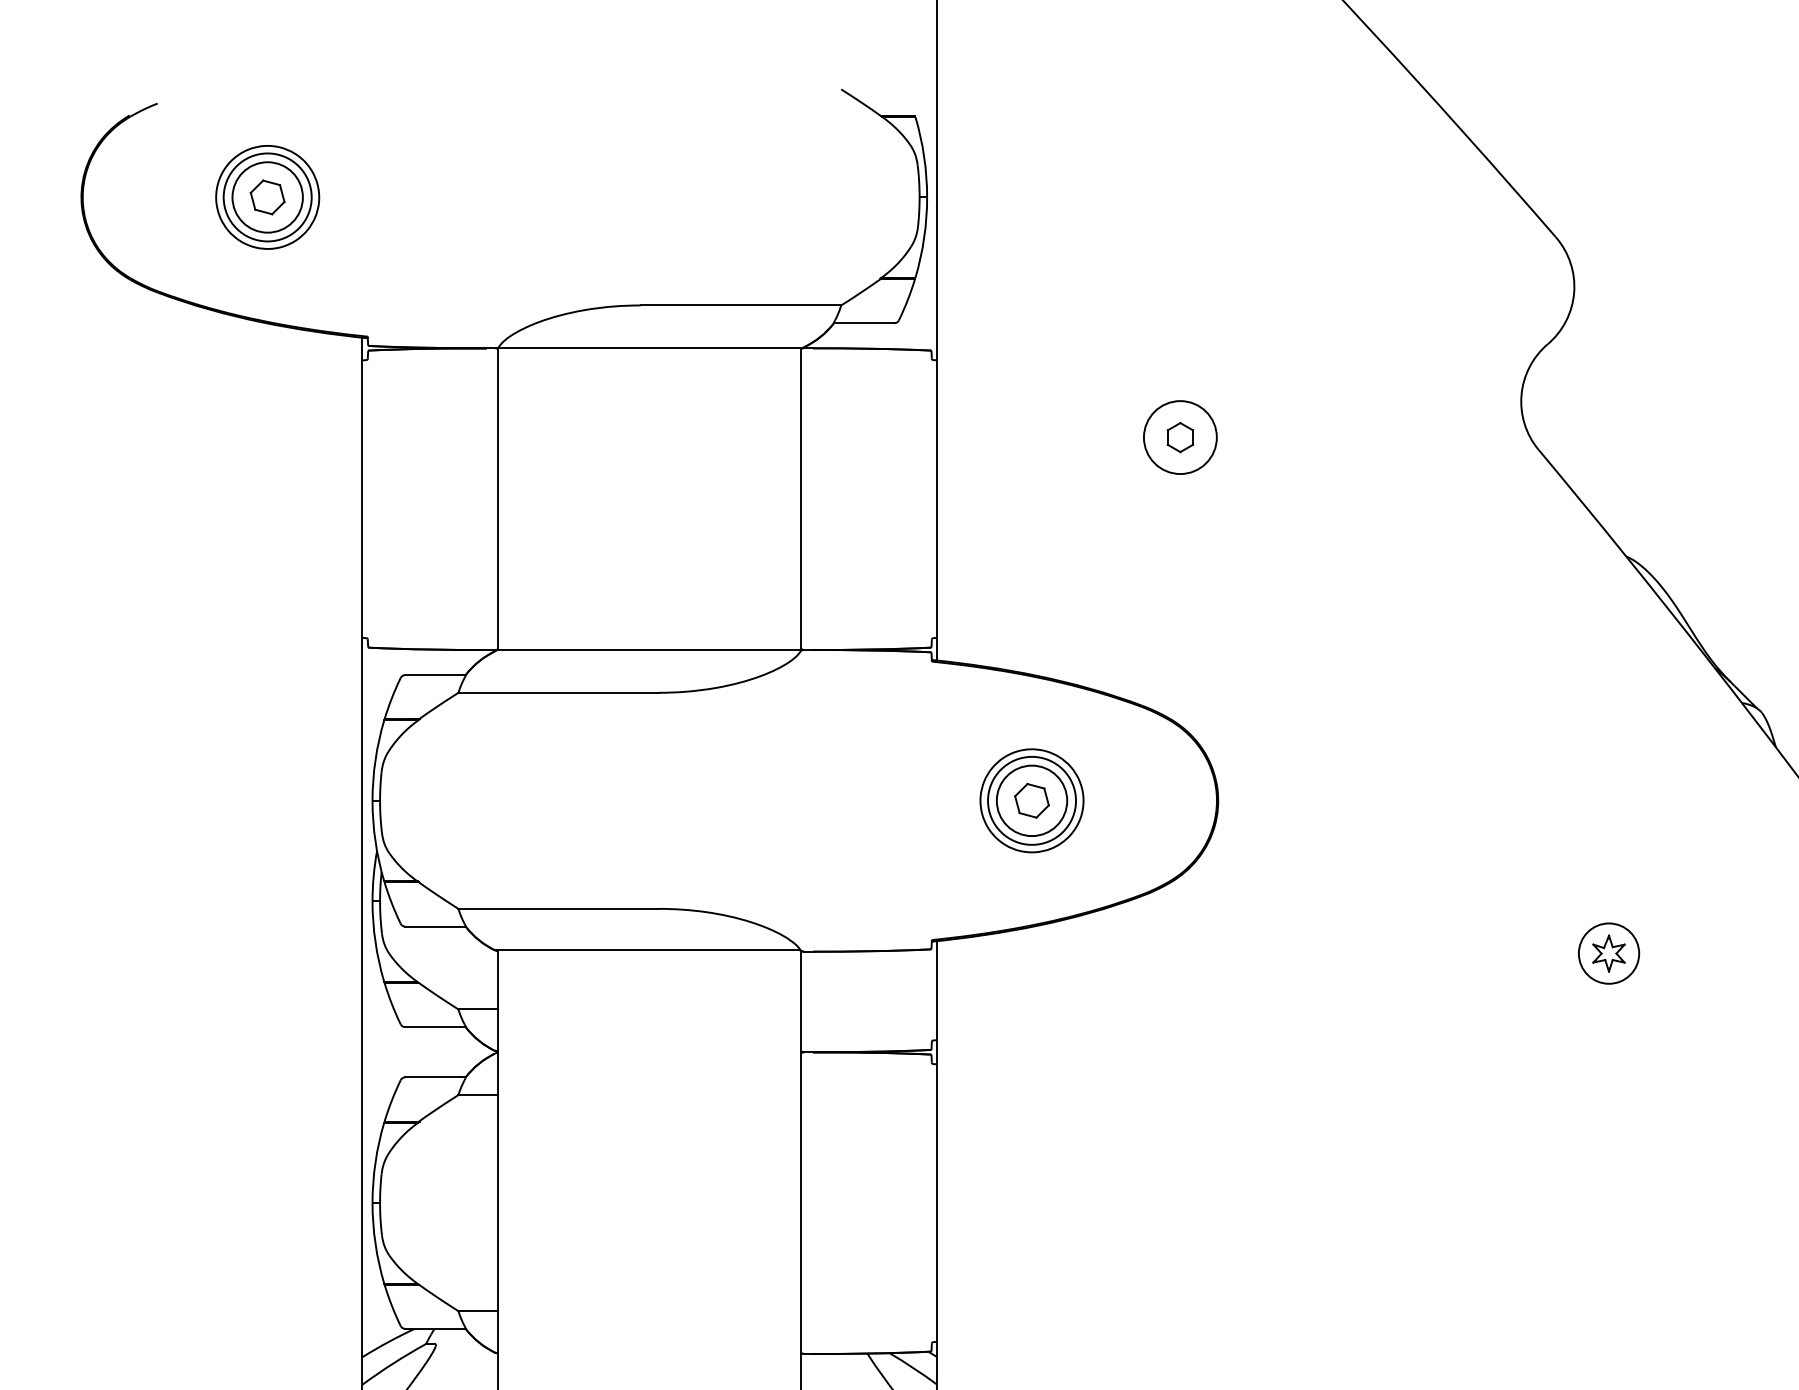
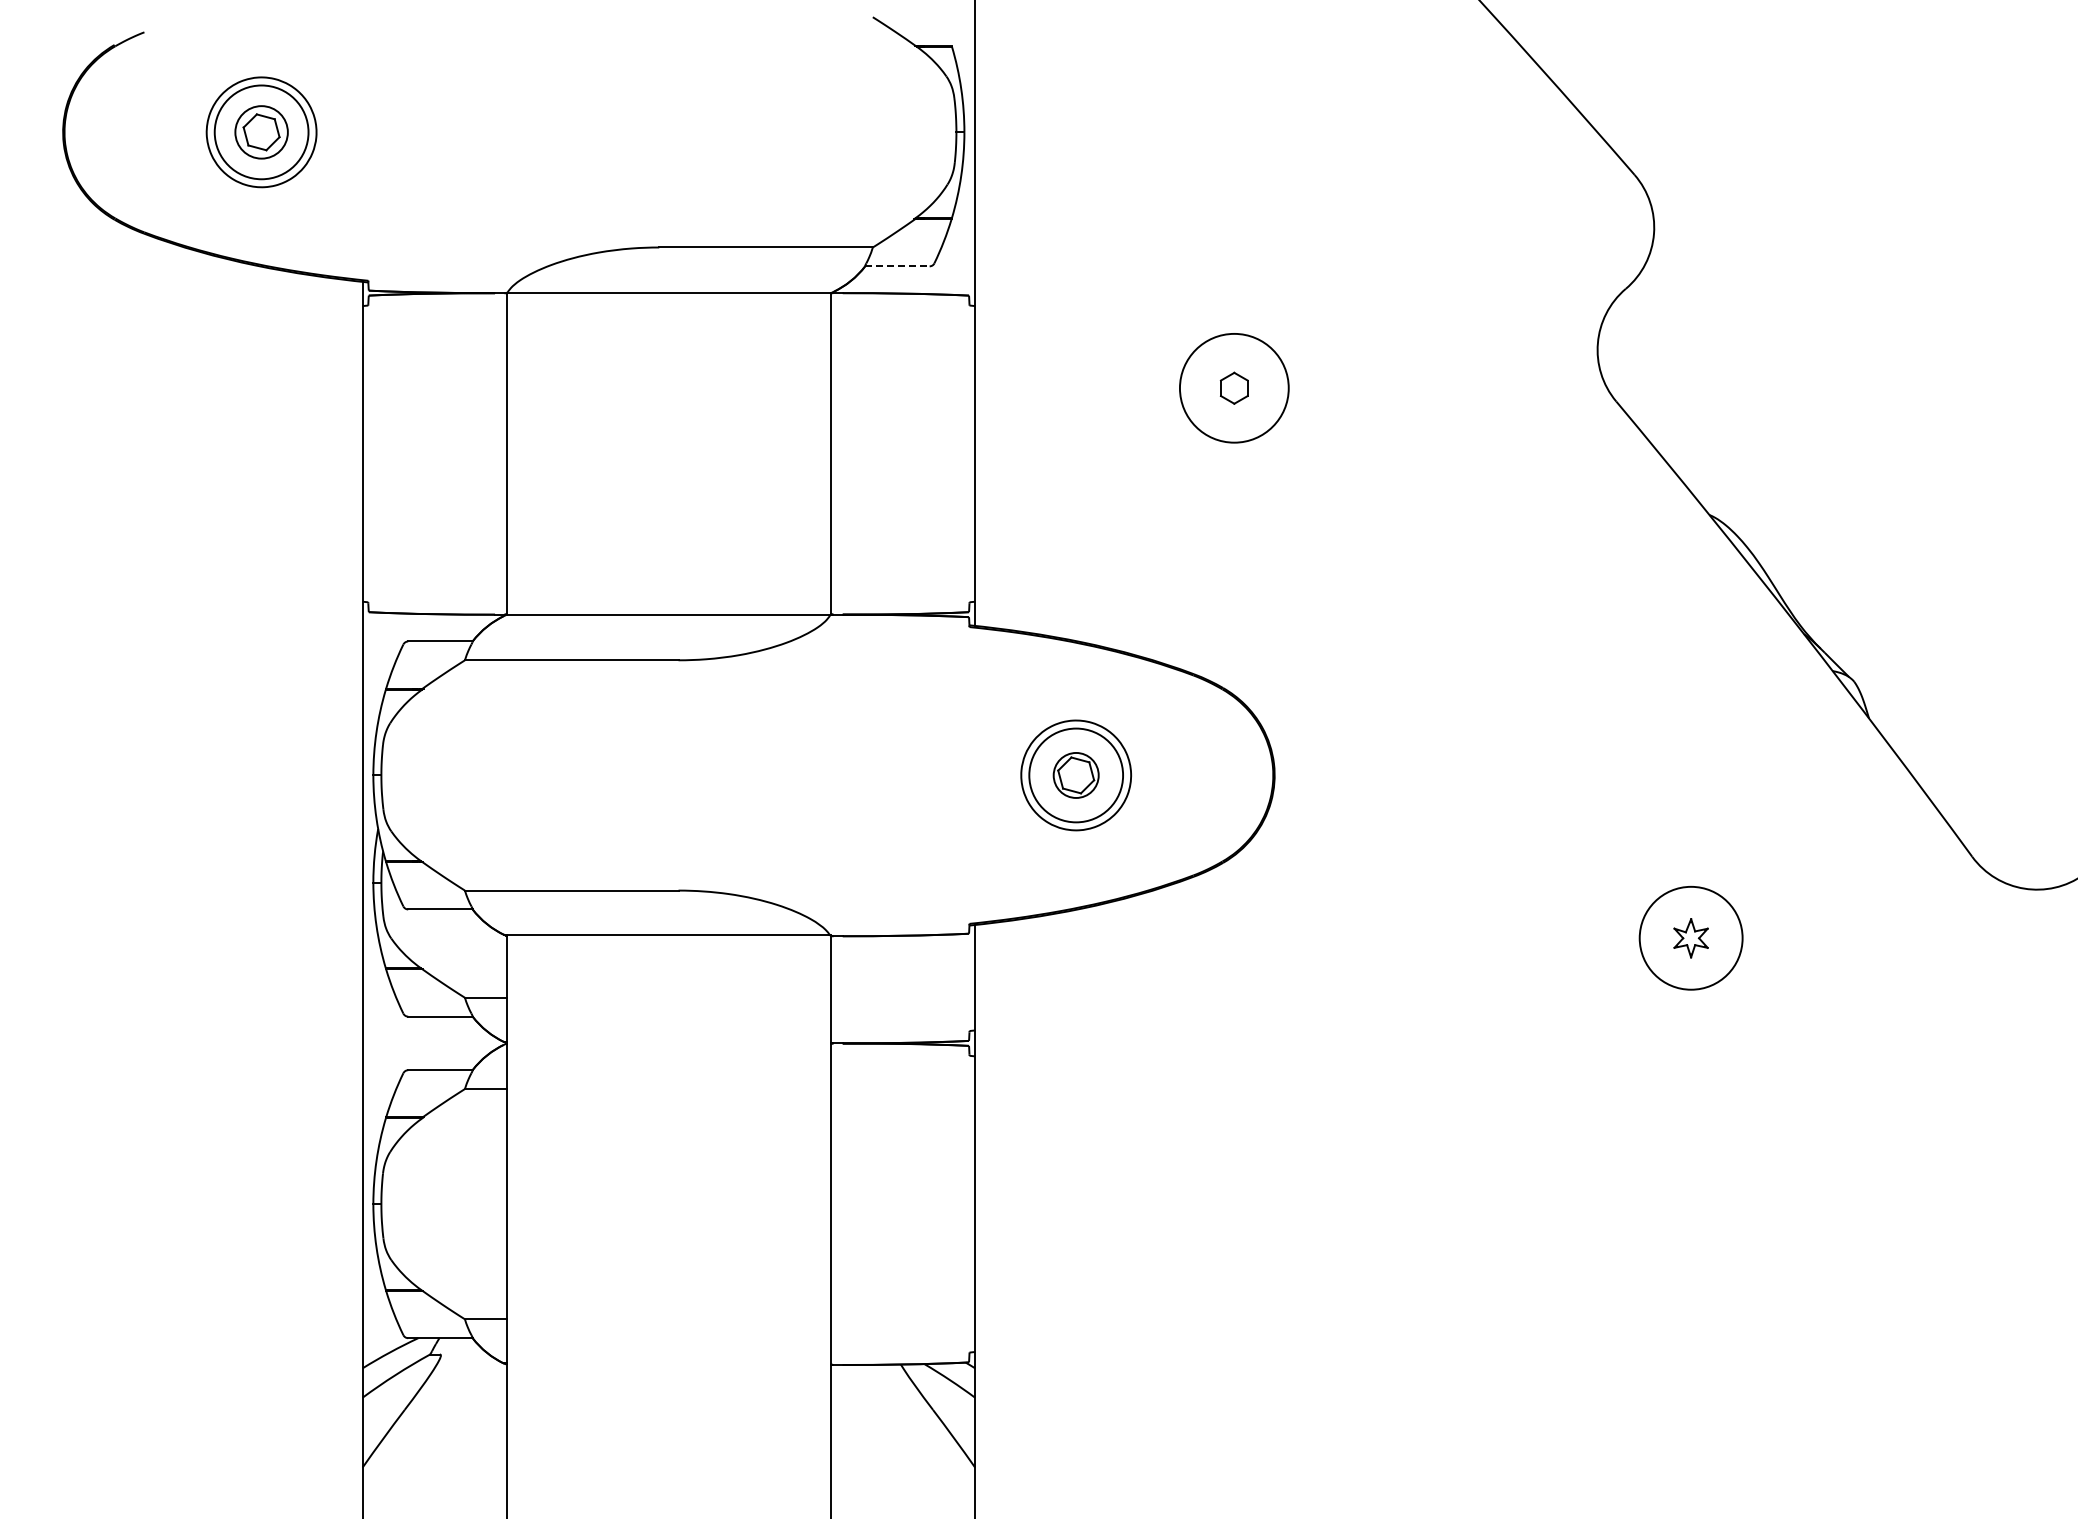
circle: (267, 196) -> (261, 131), size x0.7
line: (864, 323) -> (897, 266), solid -> dashed
circle: (1180, 437) -> (1234, 388), size x1.4
circle: (1031, 799) -> (1075, 774), size x0.6
circle: (1609, 953) -> (1691, 938), size x1.6

